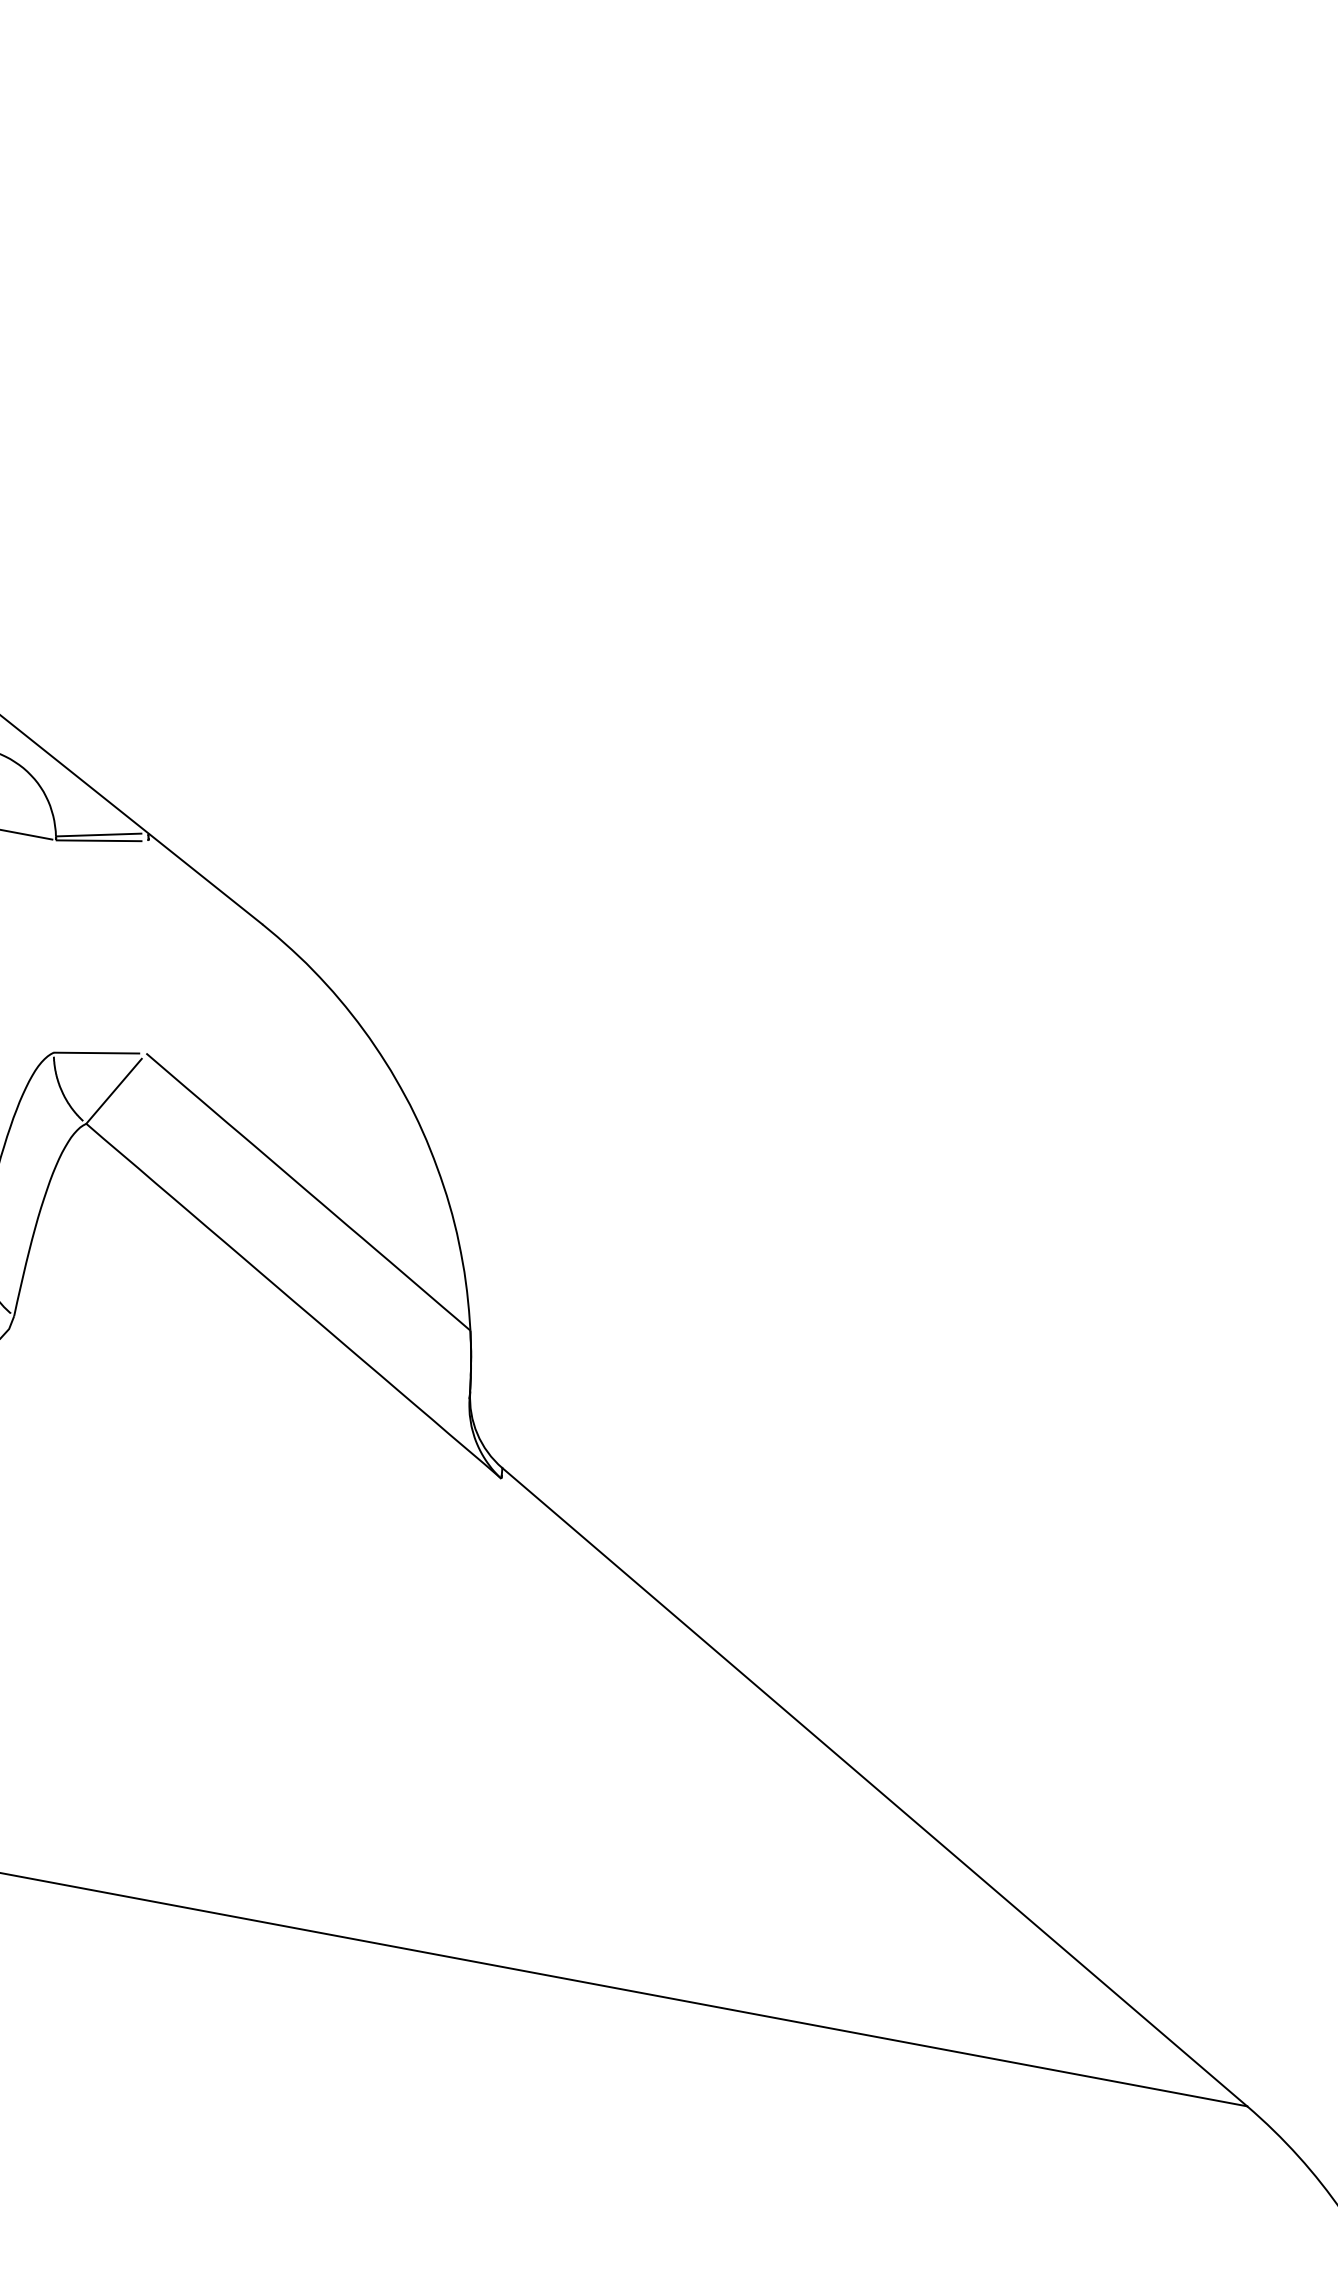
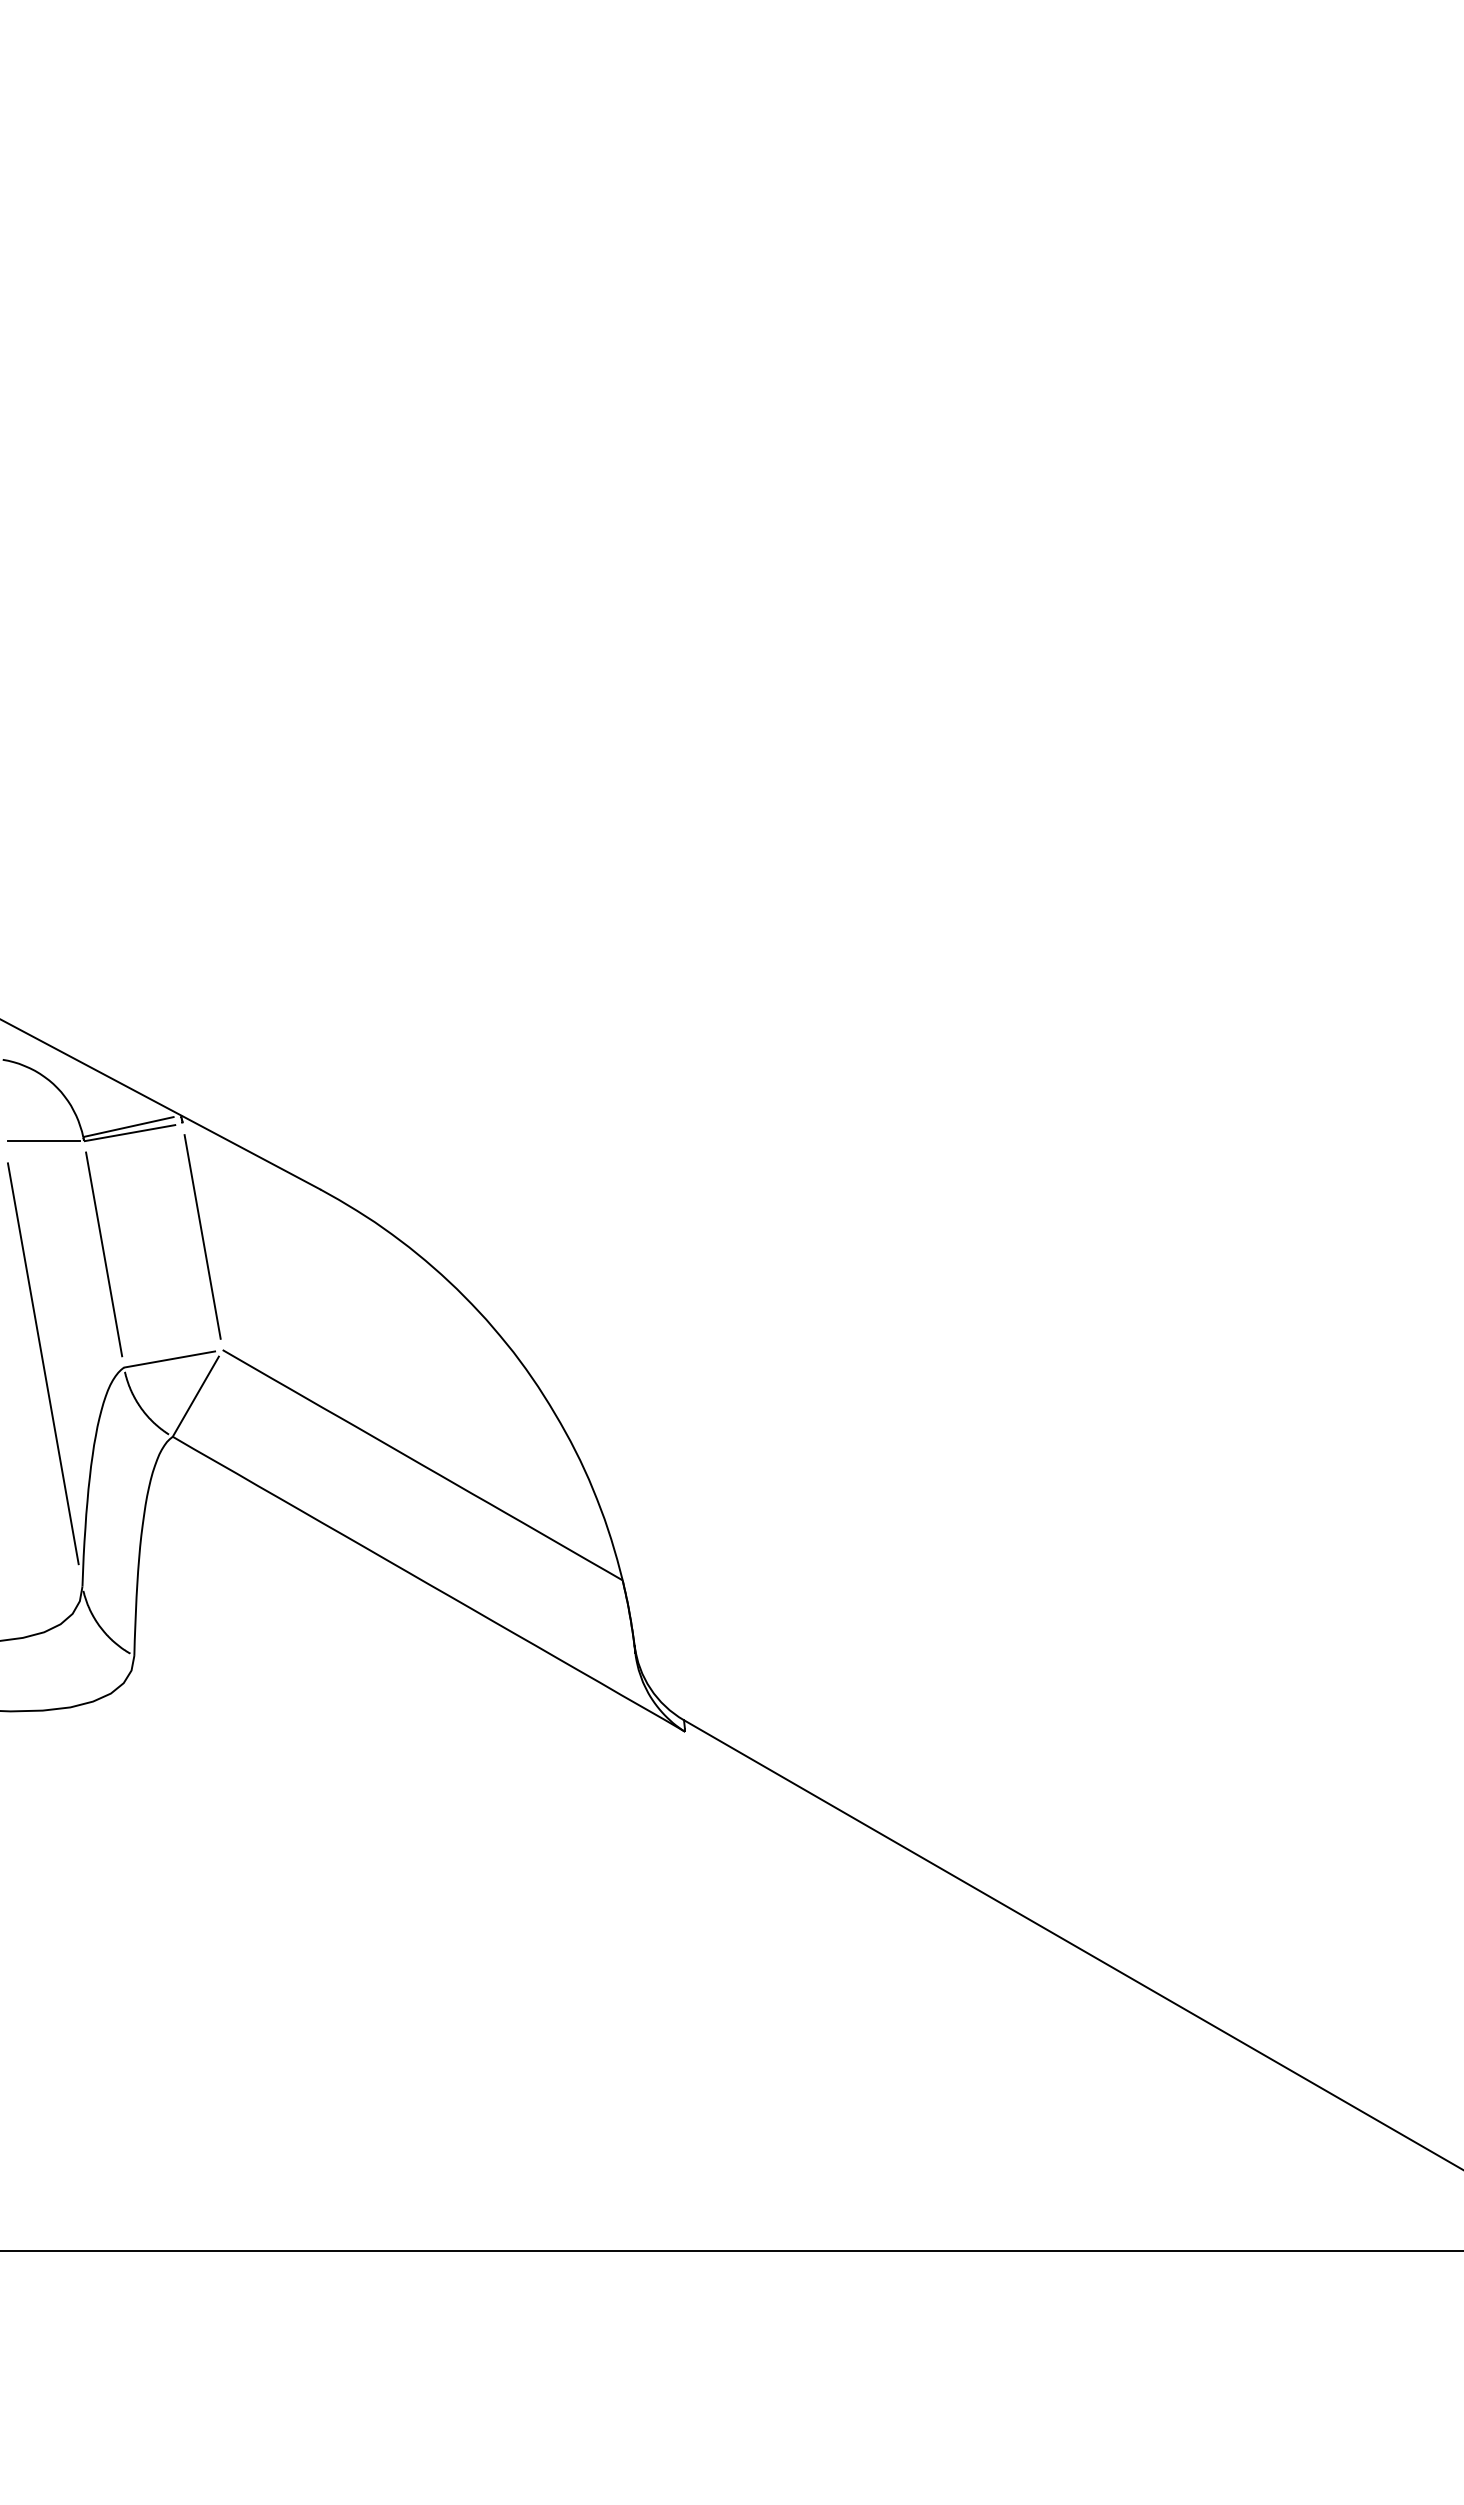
line: (55, 946) -> (104, 1254), added
line: (147, 946) -> (202, 1236), added

